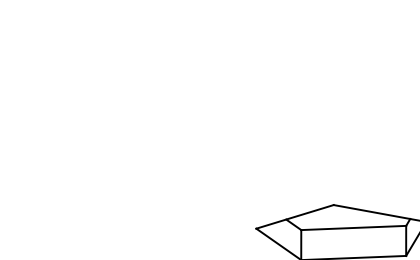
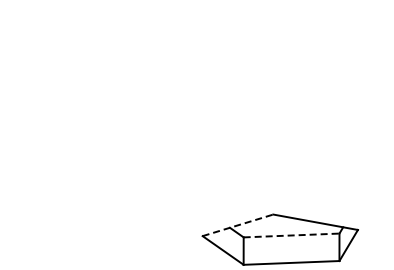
line: (294, 217) -> (237, 225), solid -> dashed
line: (353, 227) -> (291, 235), solid -> dashed

